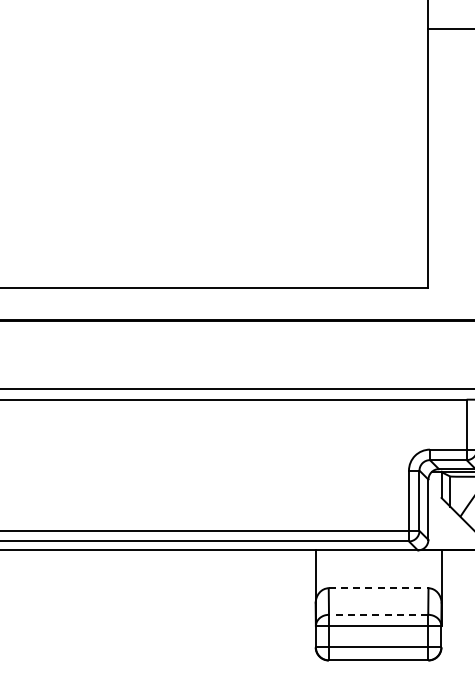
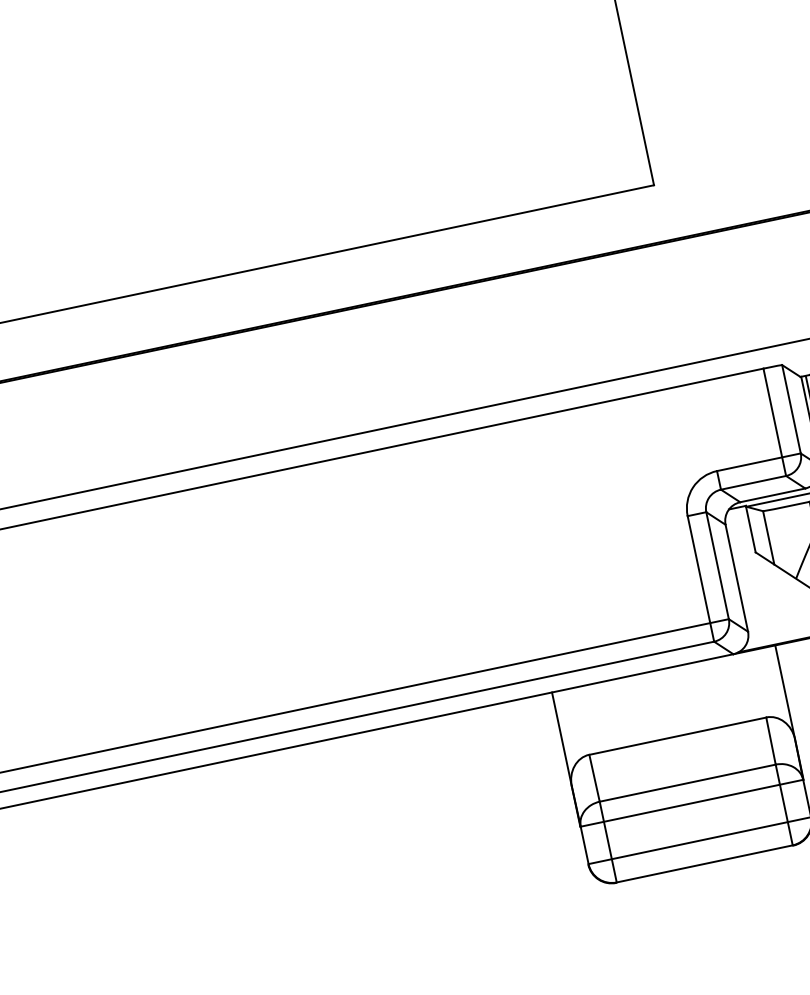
line: (378, 588) -> (677, 736), dashed -> solid
line: (378, 614) -> (687, 782), dashed -> solid

